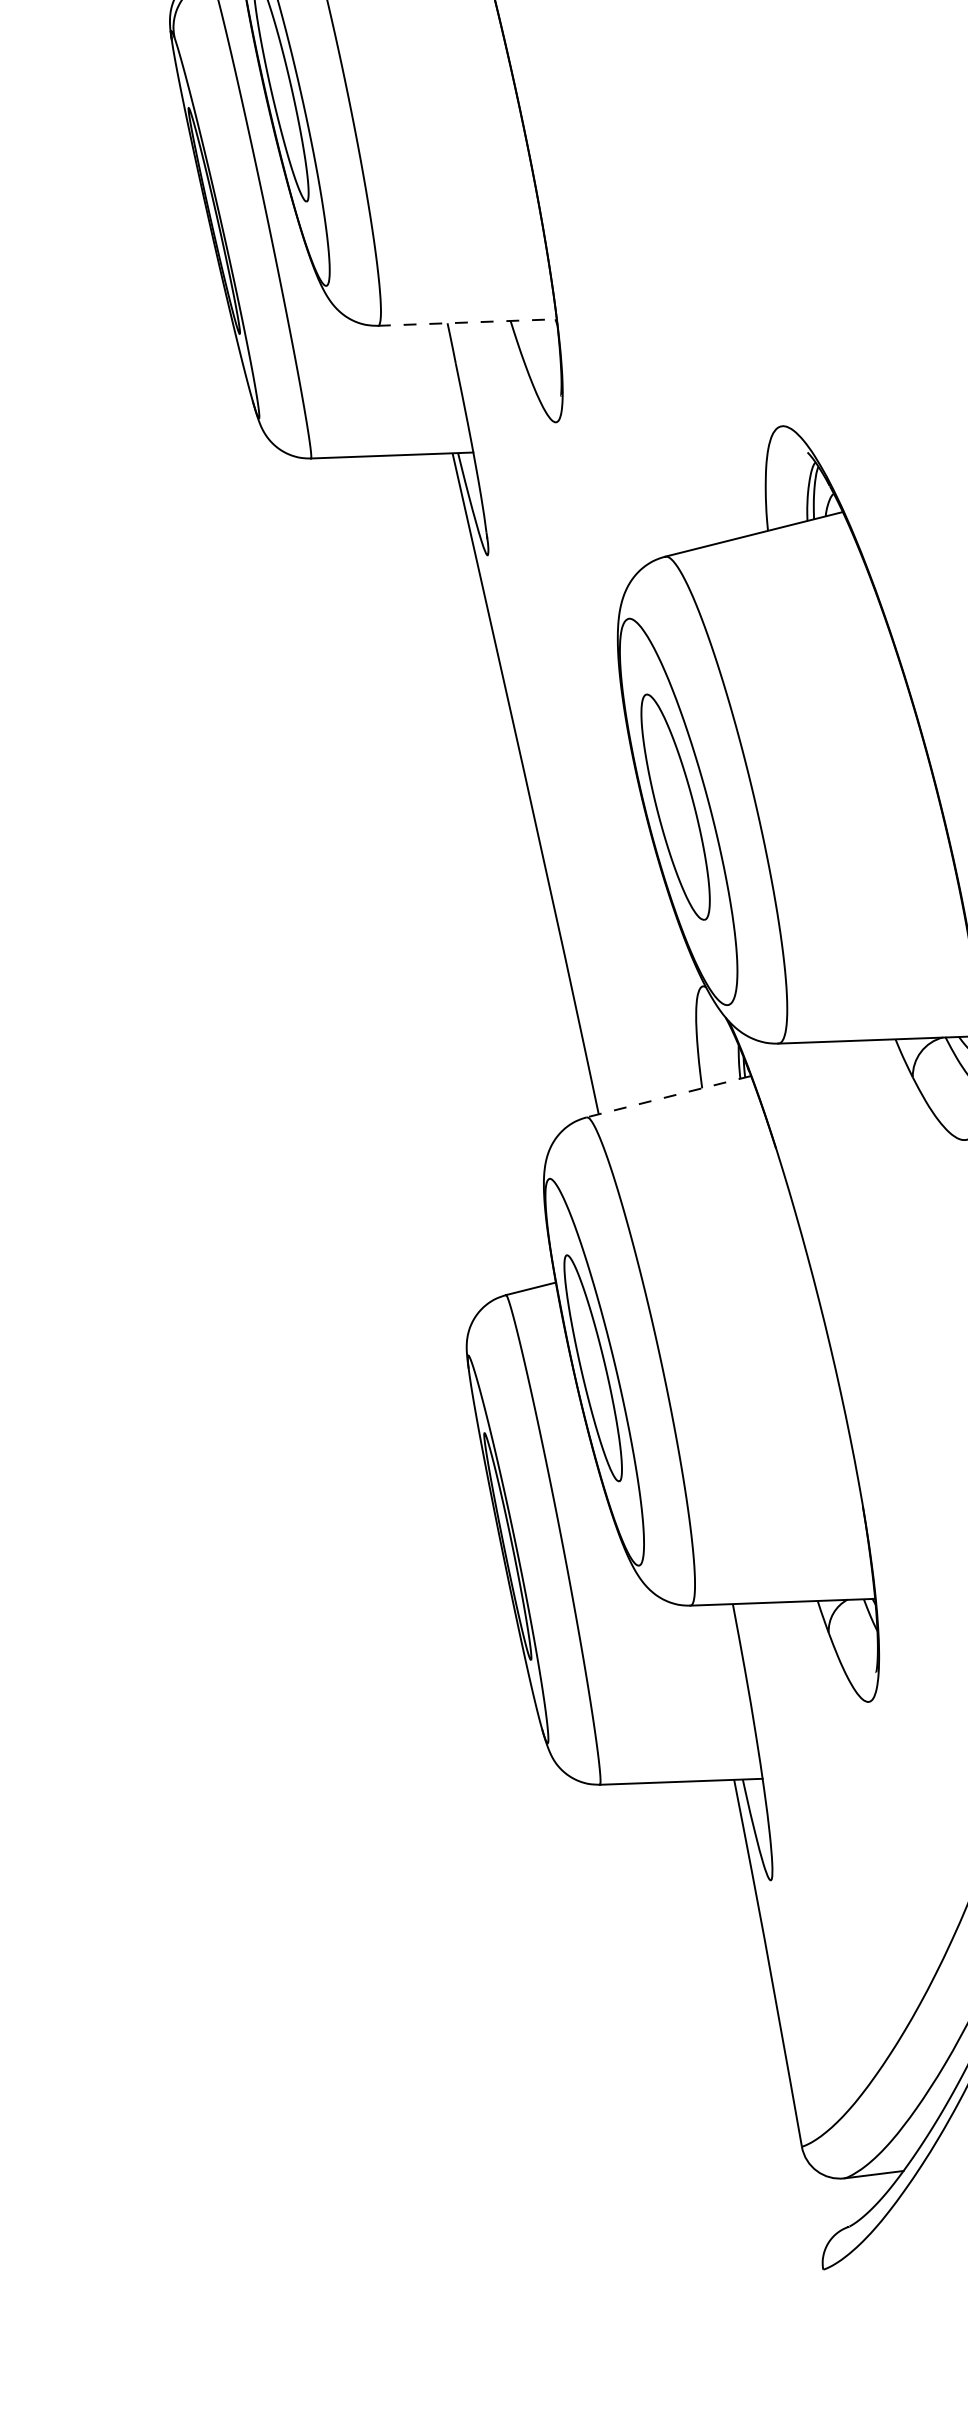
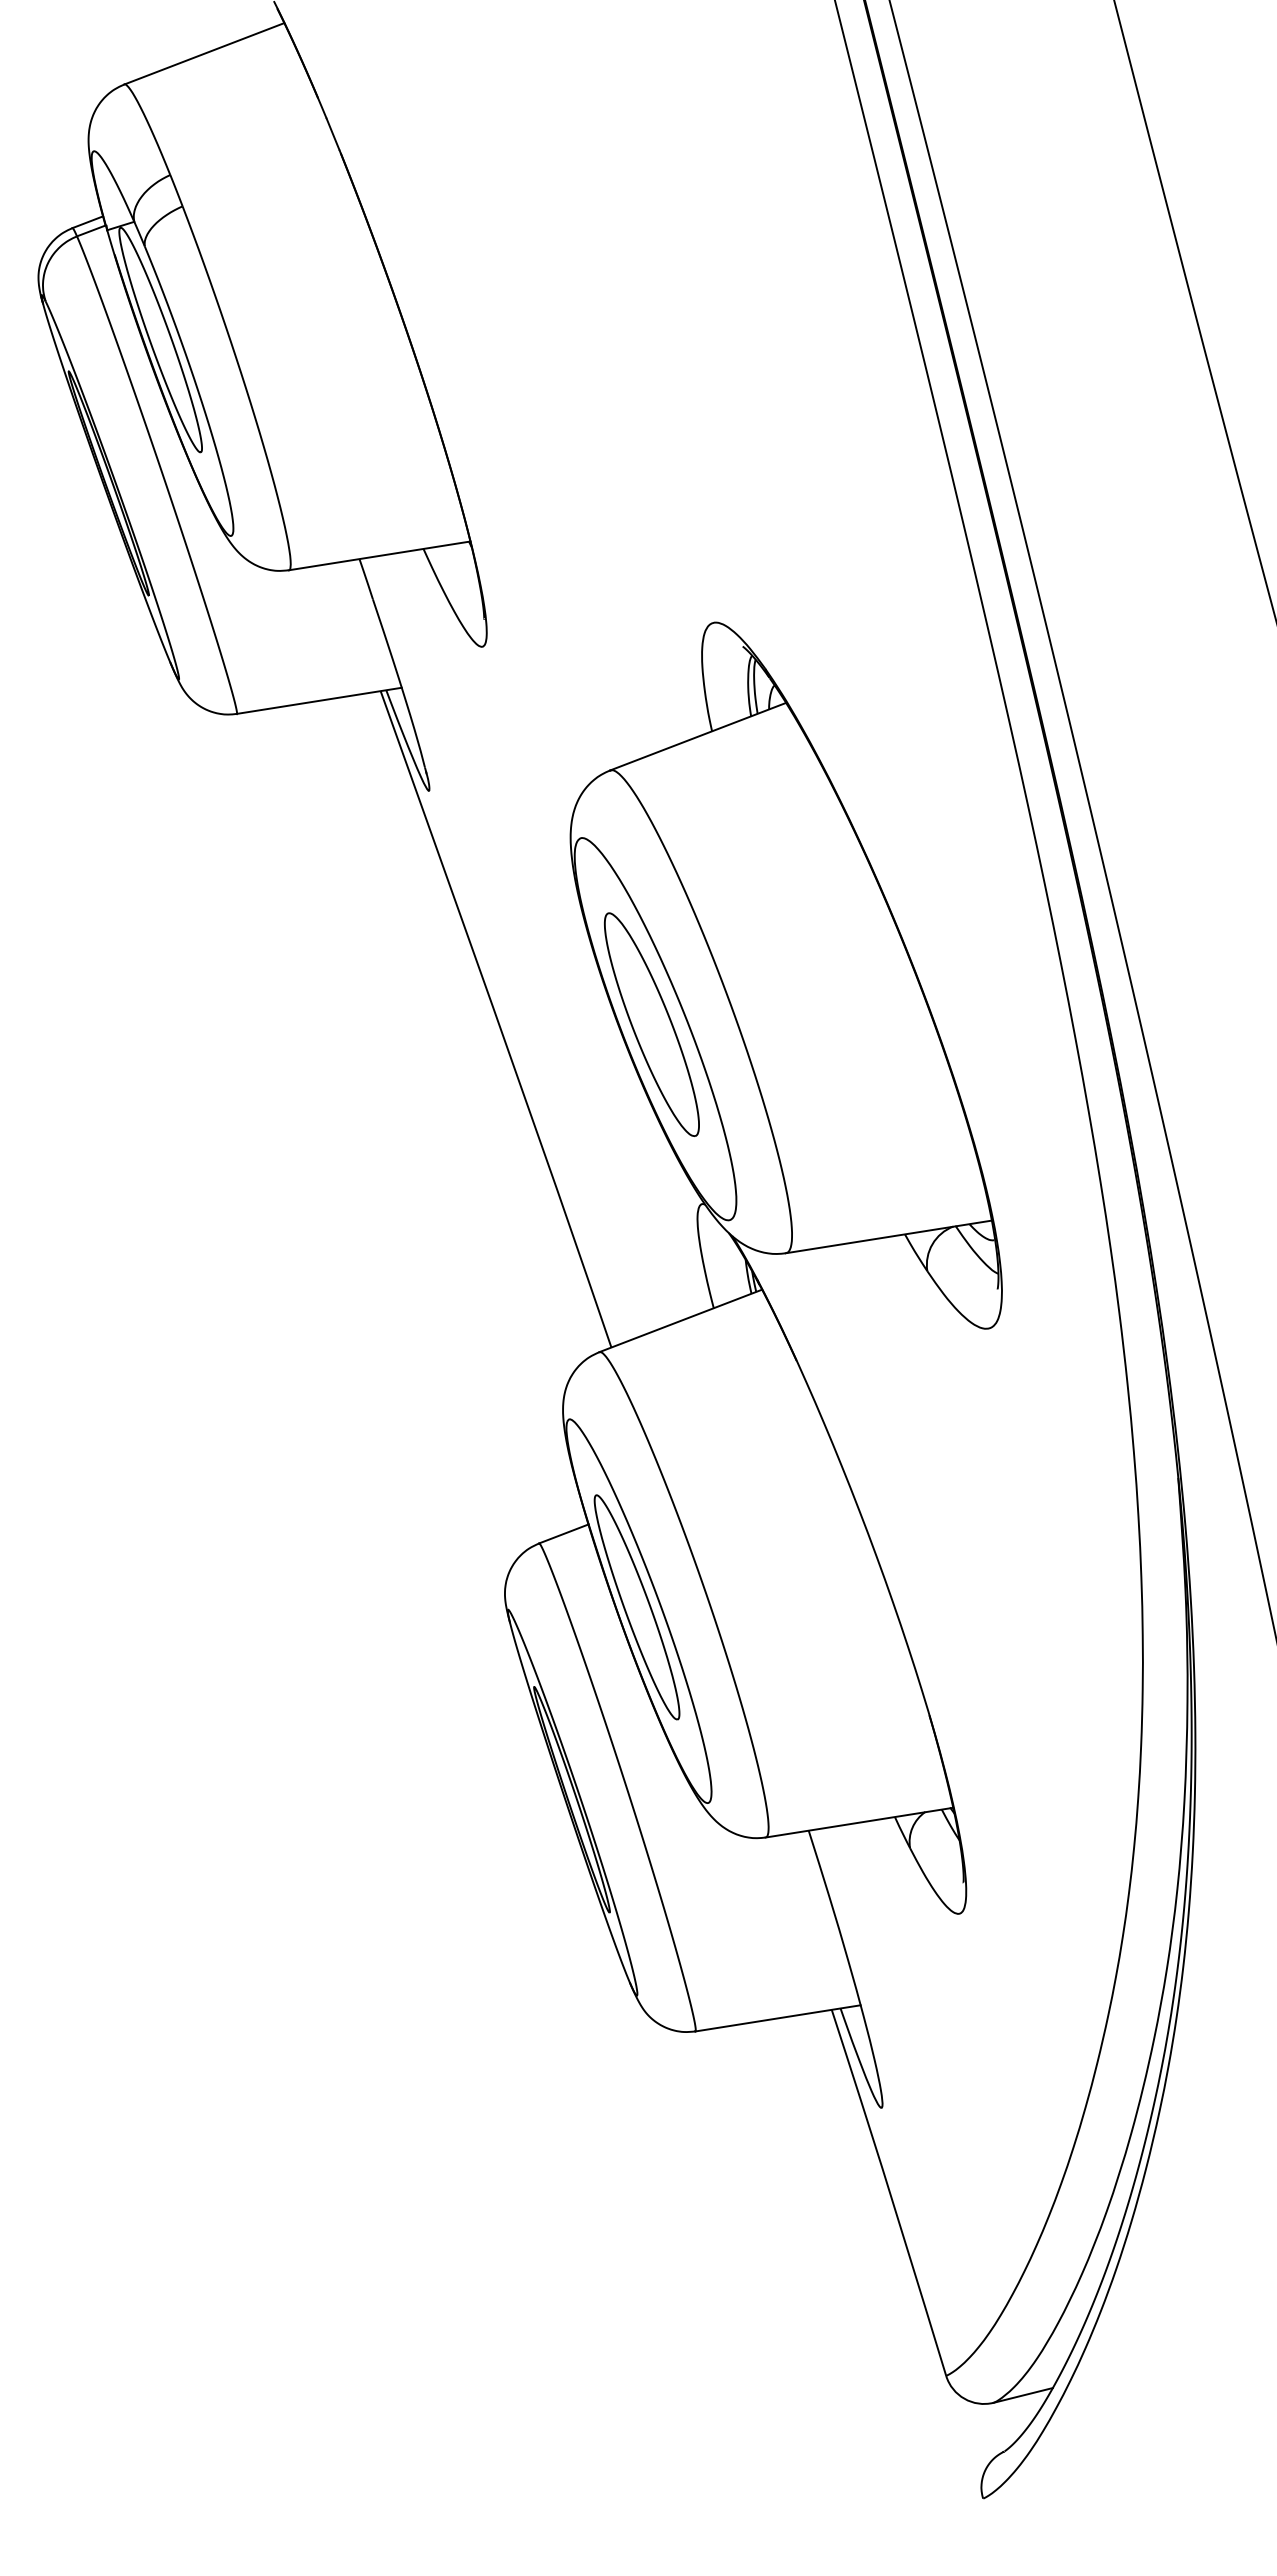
line: (467, 322) -> (379, 555), dashed -> solid
line: (668, 1097) -> (680, 1321), dashed -> solid

